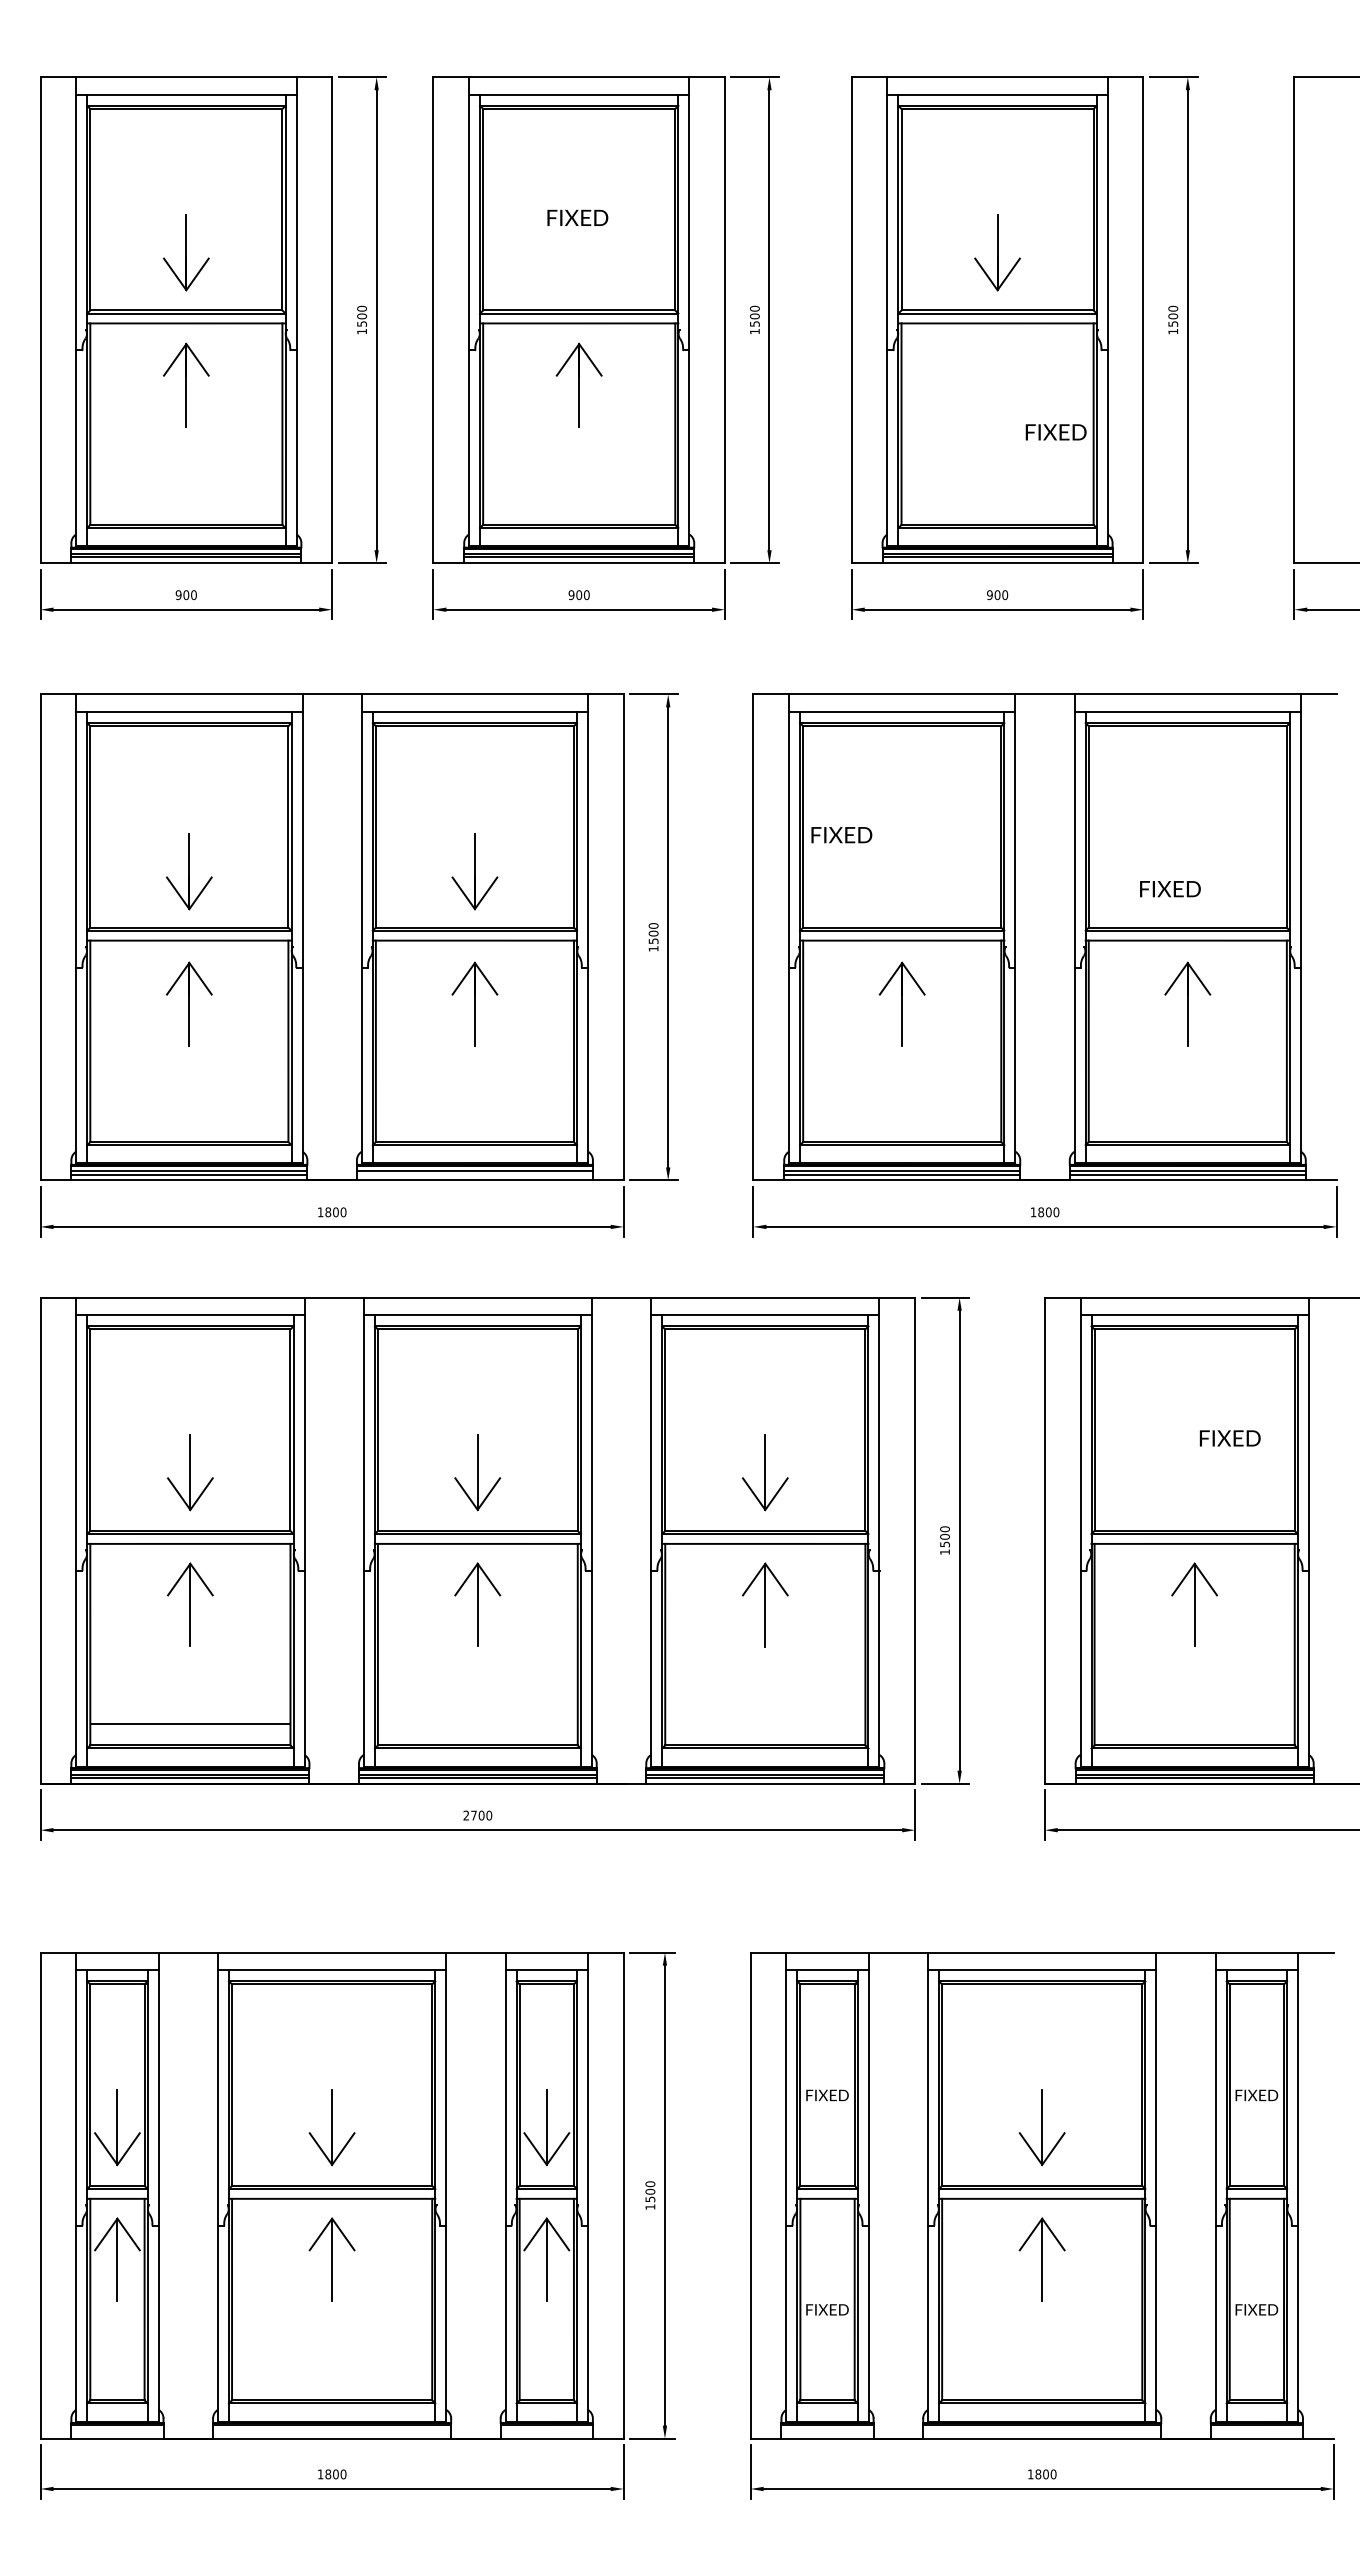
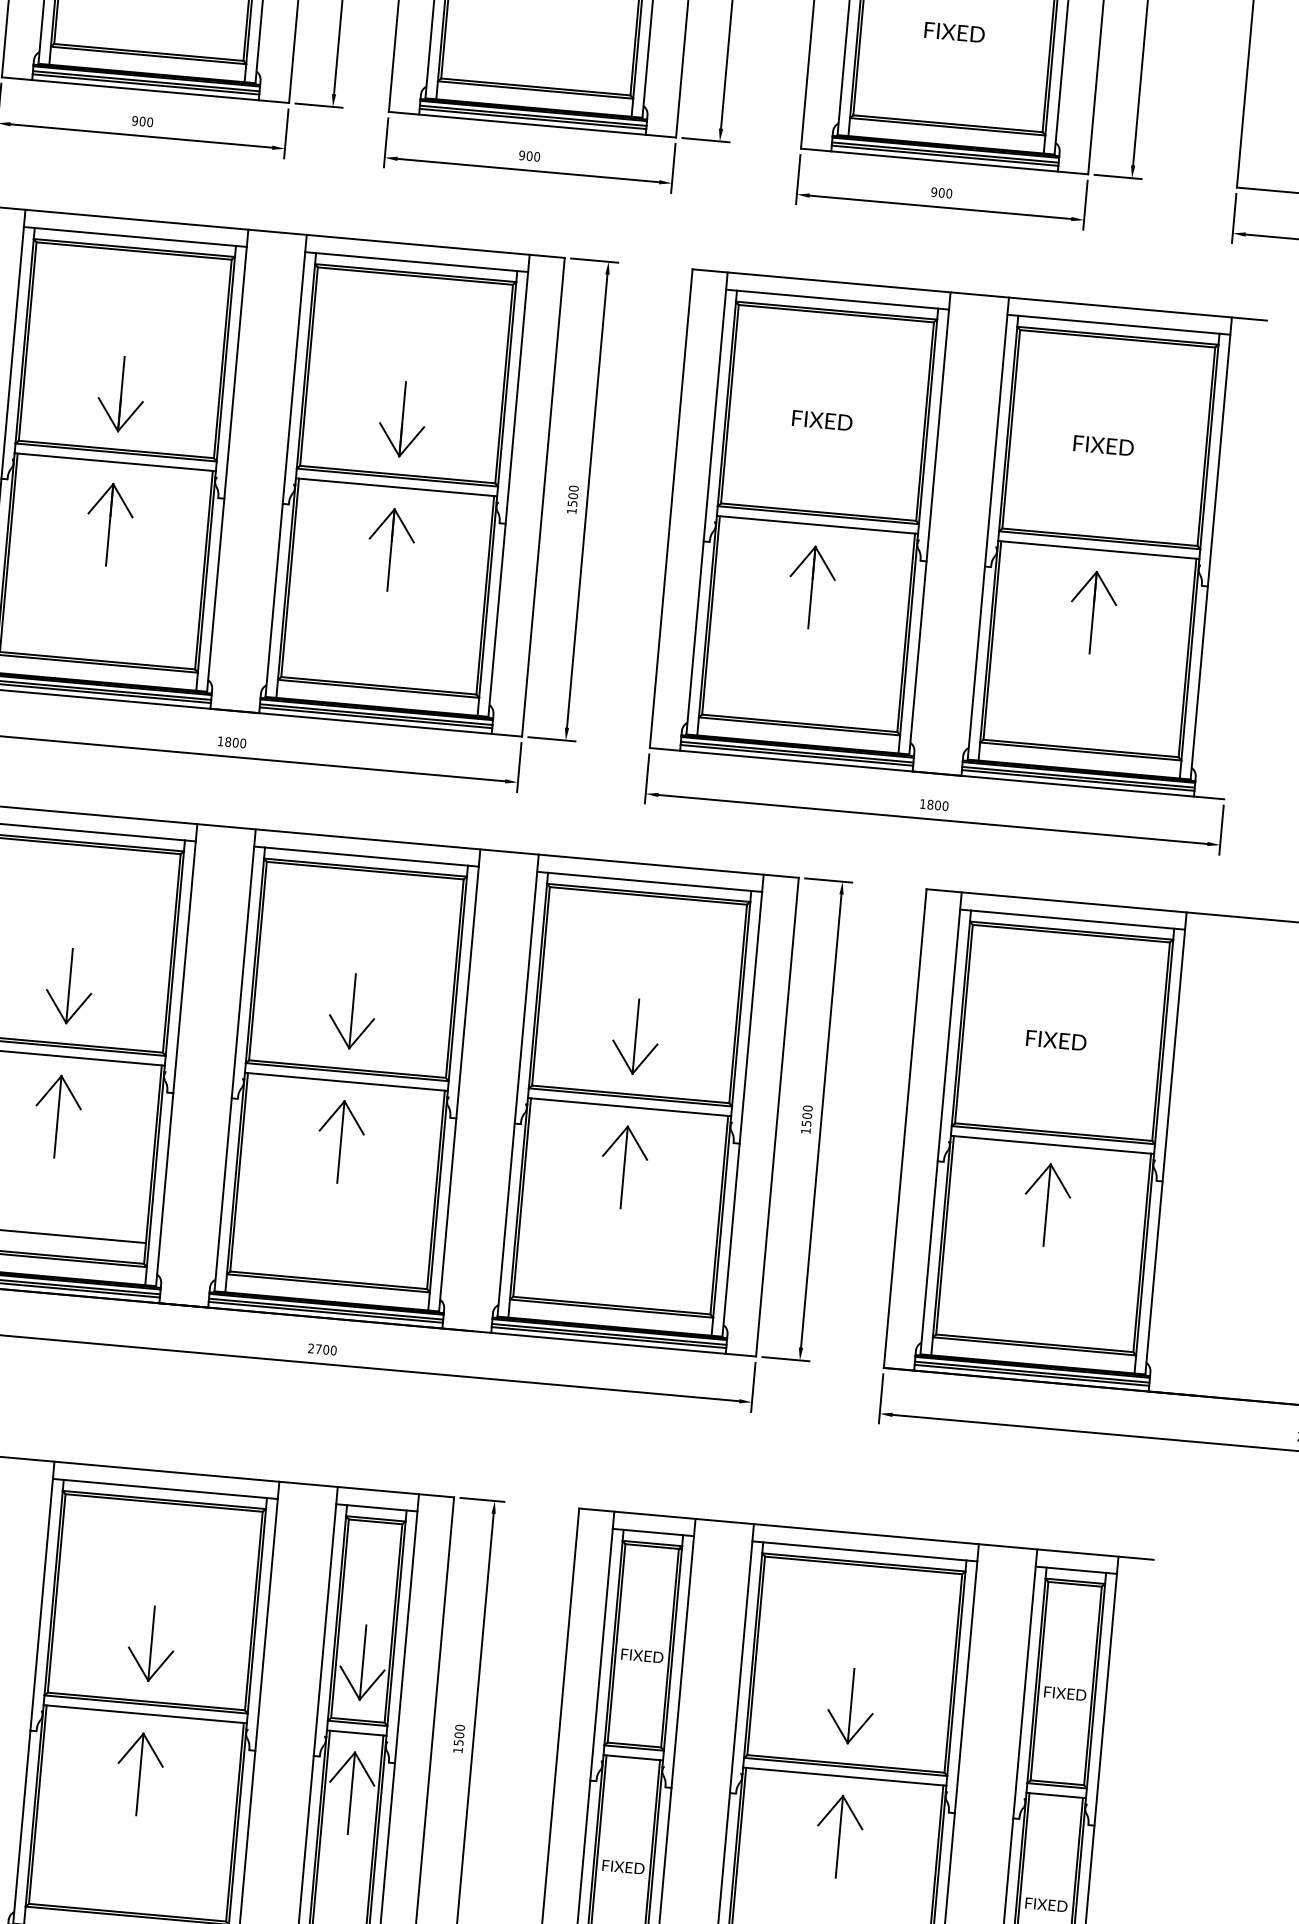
text: (1055, 432) -> (954, 32), moved
text: (841, 835) -> (822, 420), moved
text: (1170, 889) -> (1103, 446), moved
line: (474, 1174) -> (375, 717), added
text: (1229, 1438) -> (1055, 1040), moved

